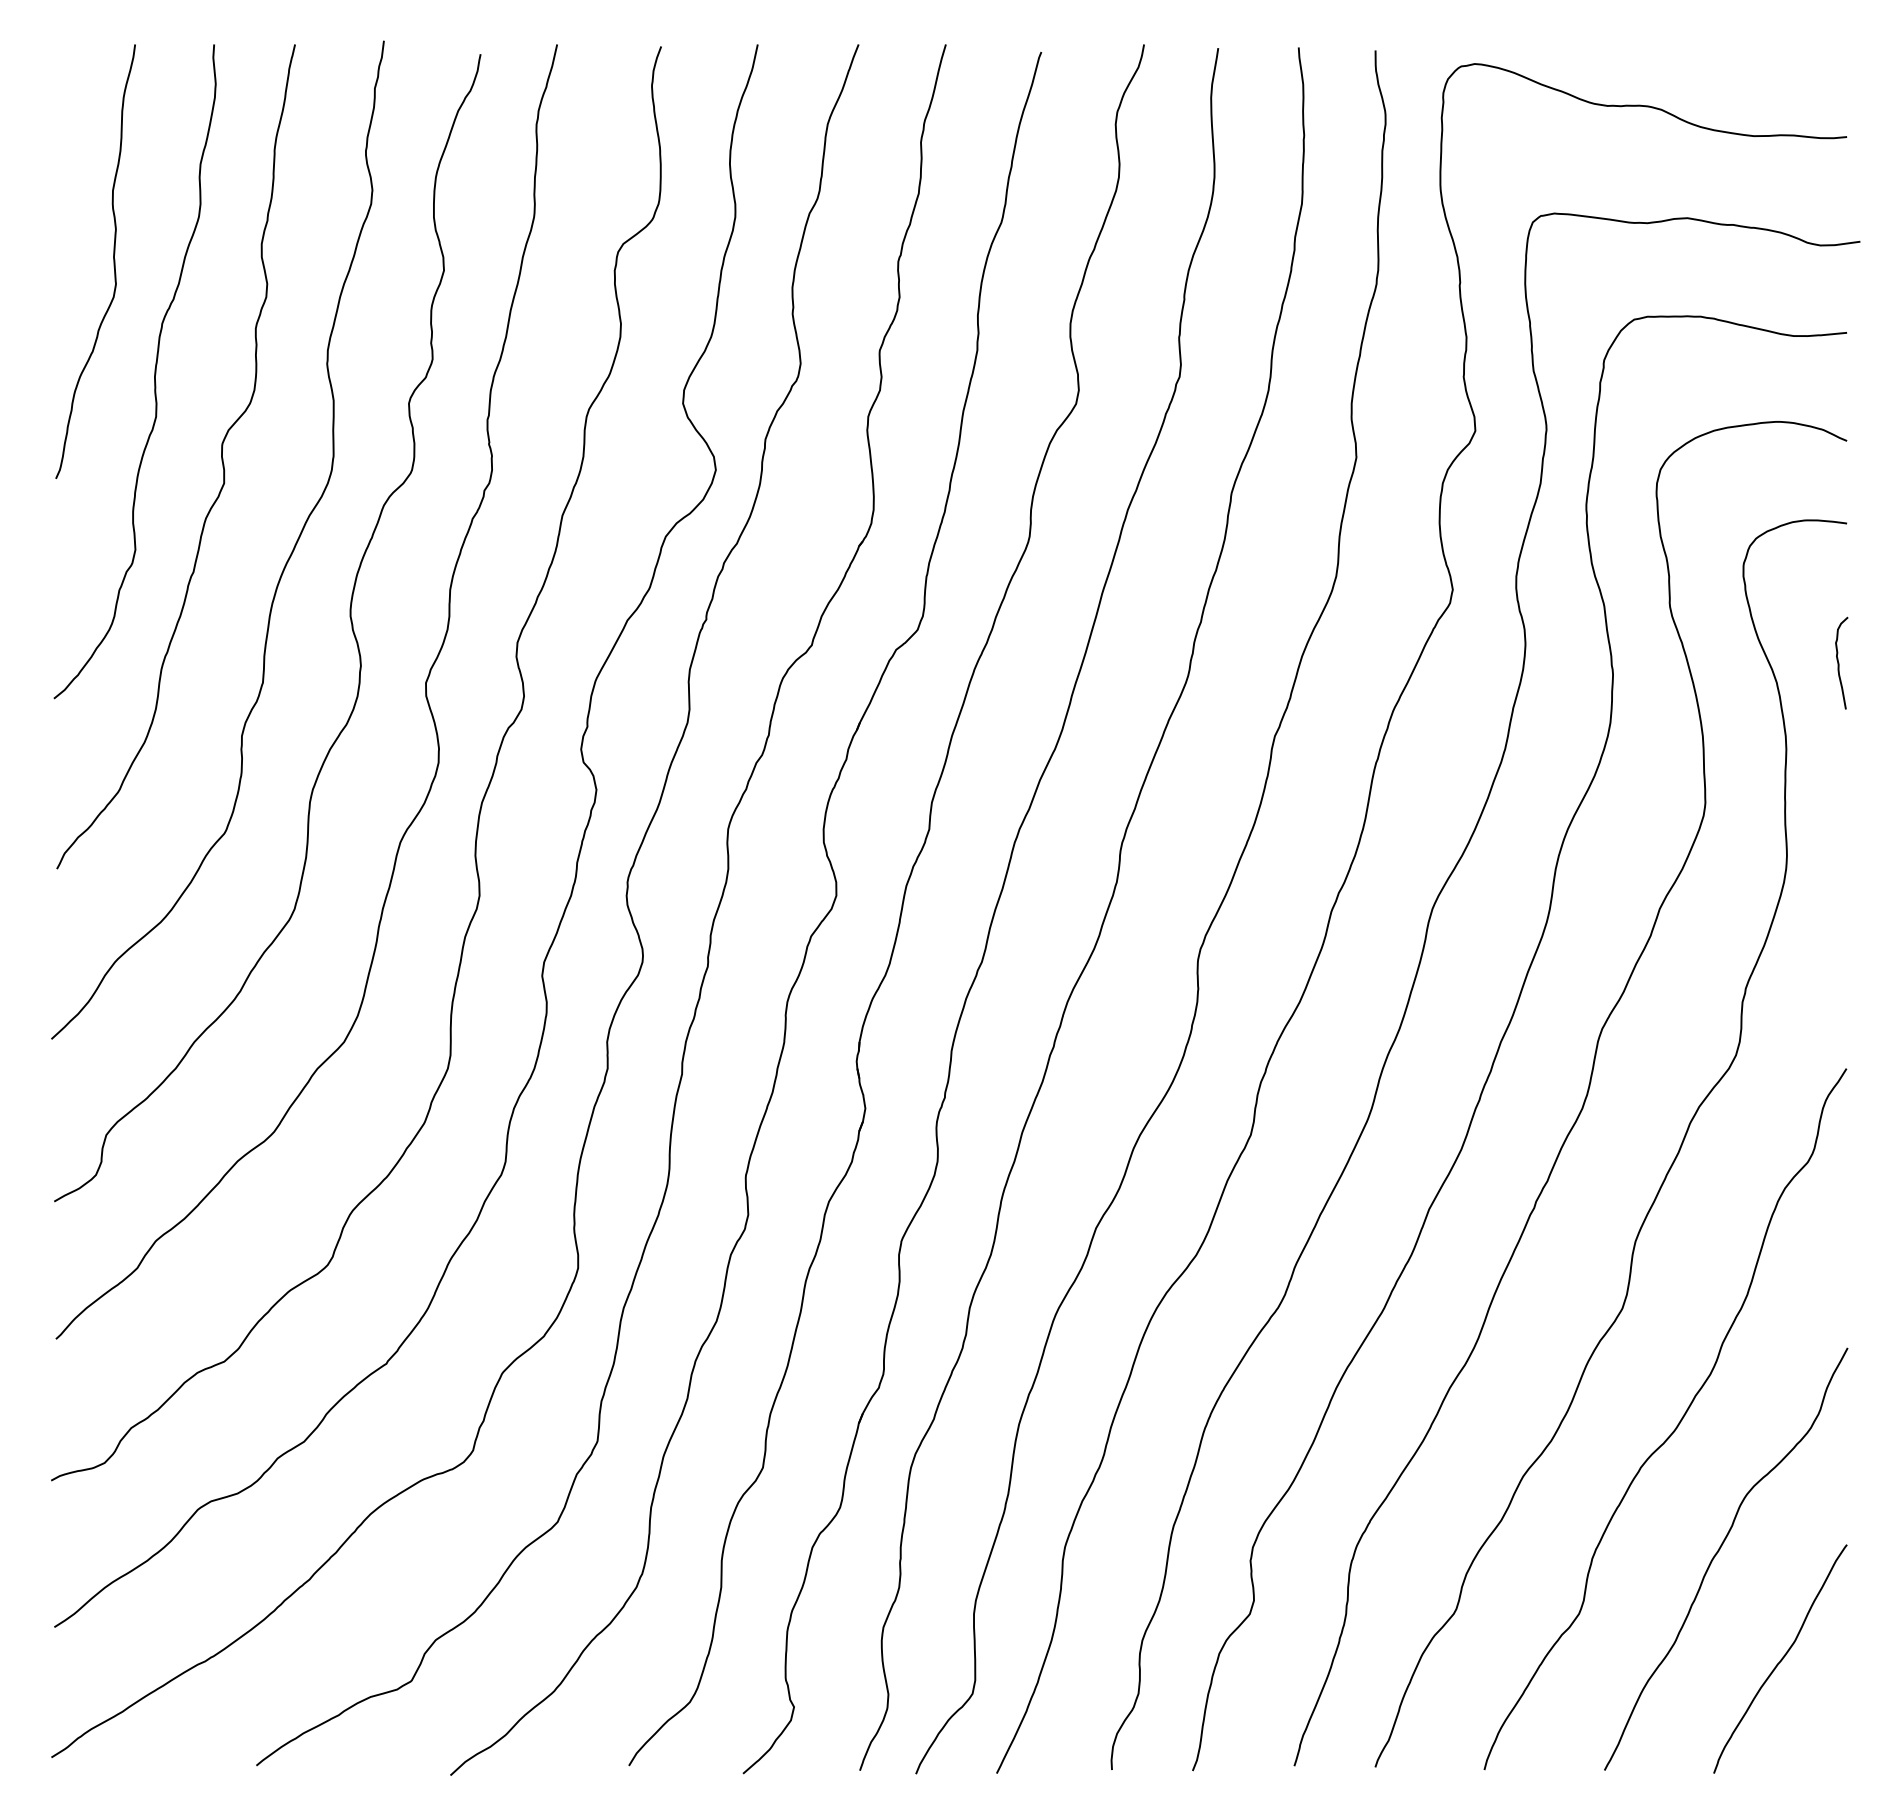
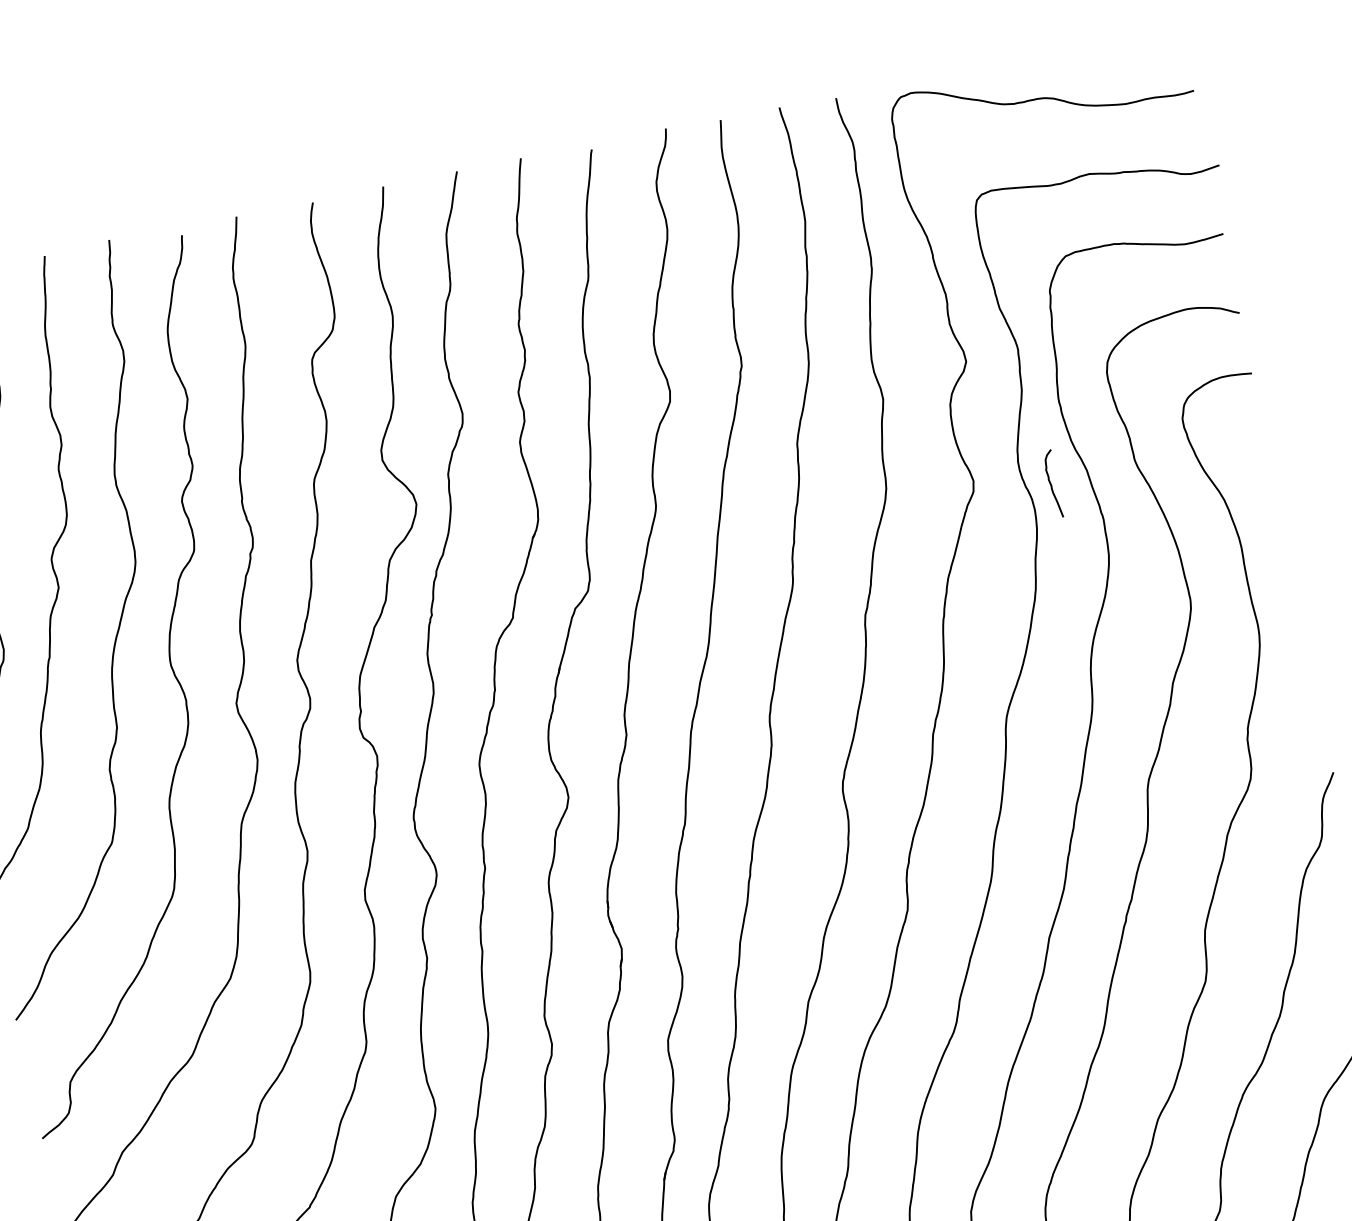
curve: (1839, 662) -> (1051, 483), moved

